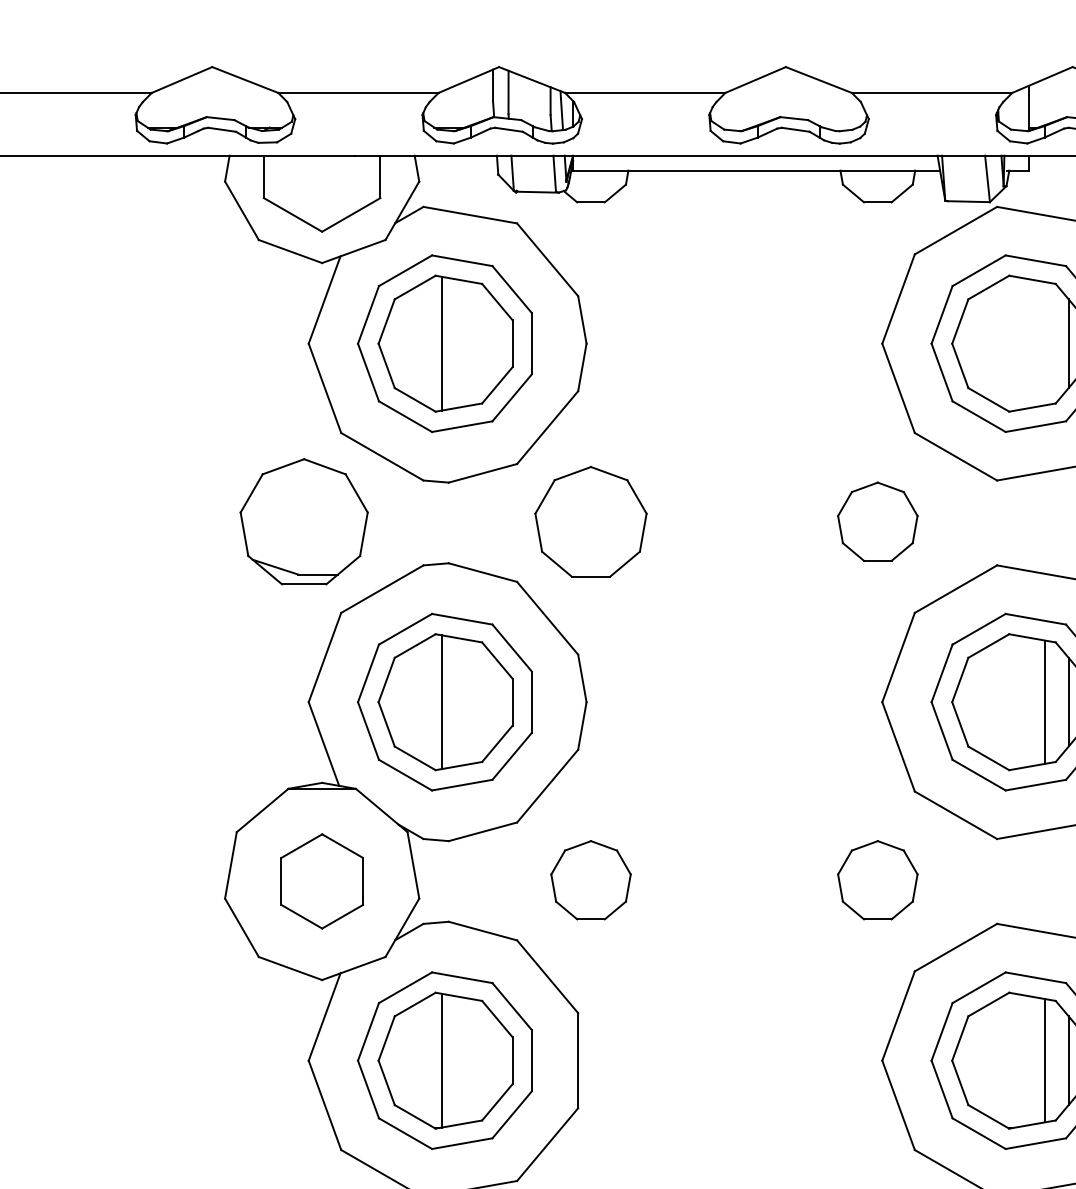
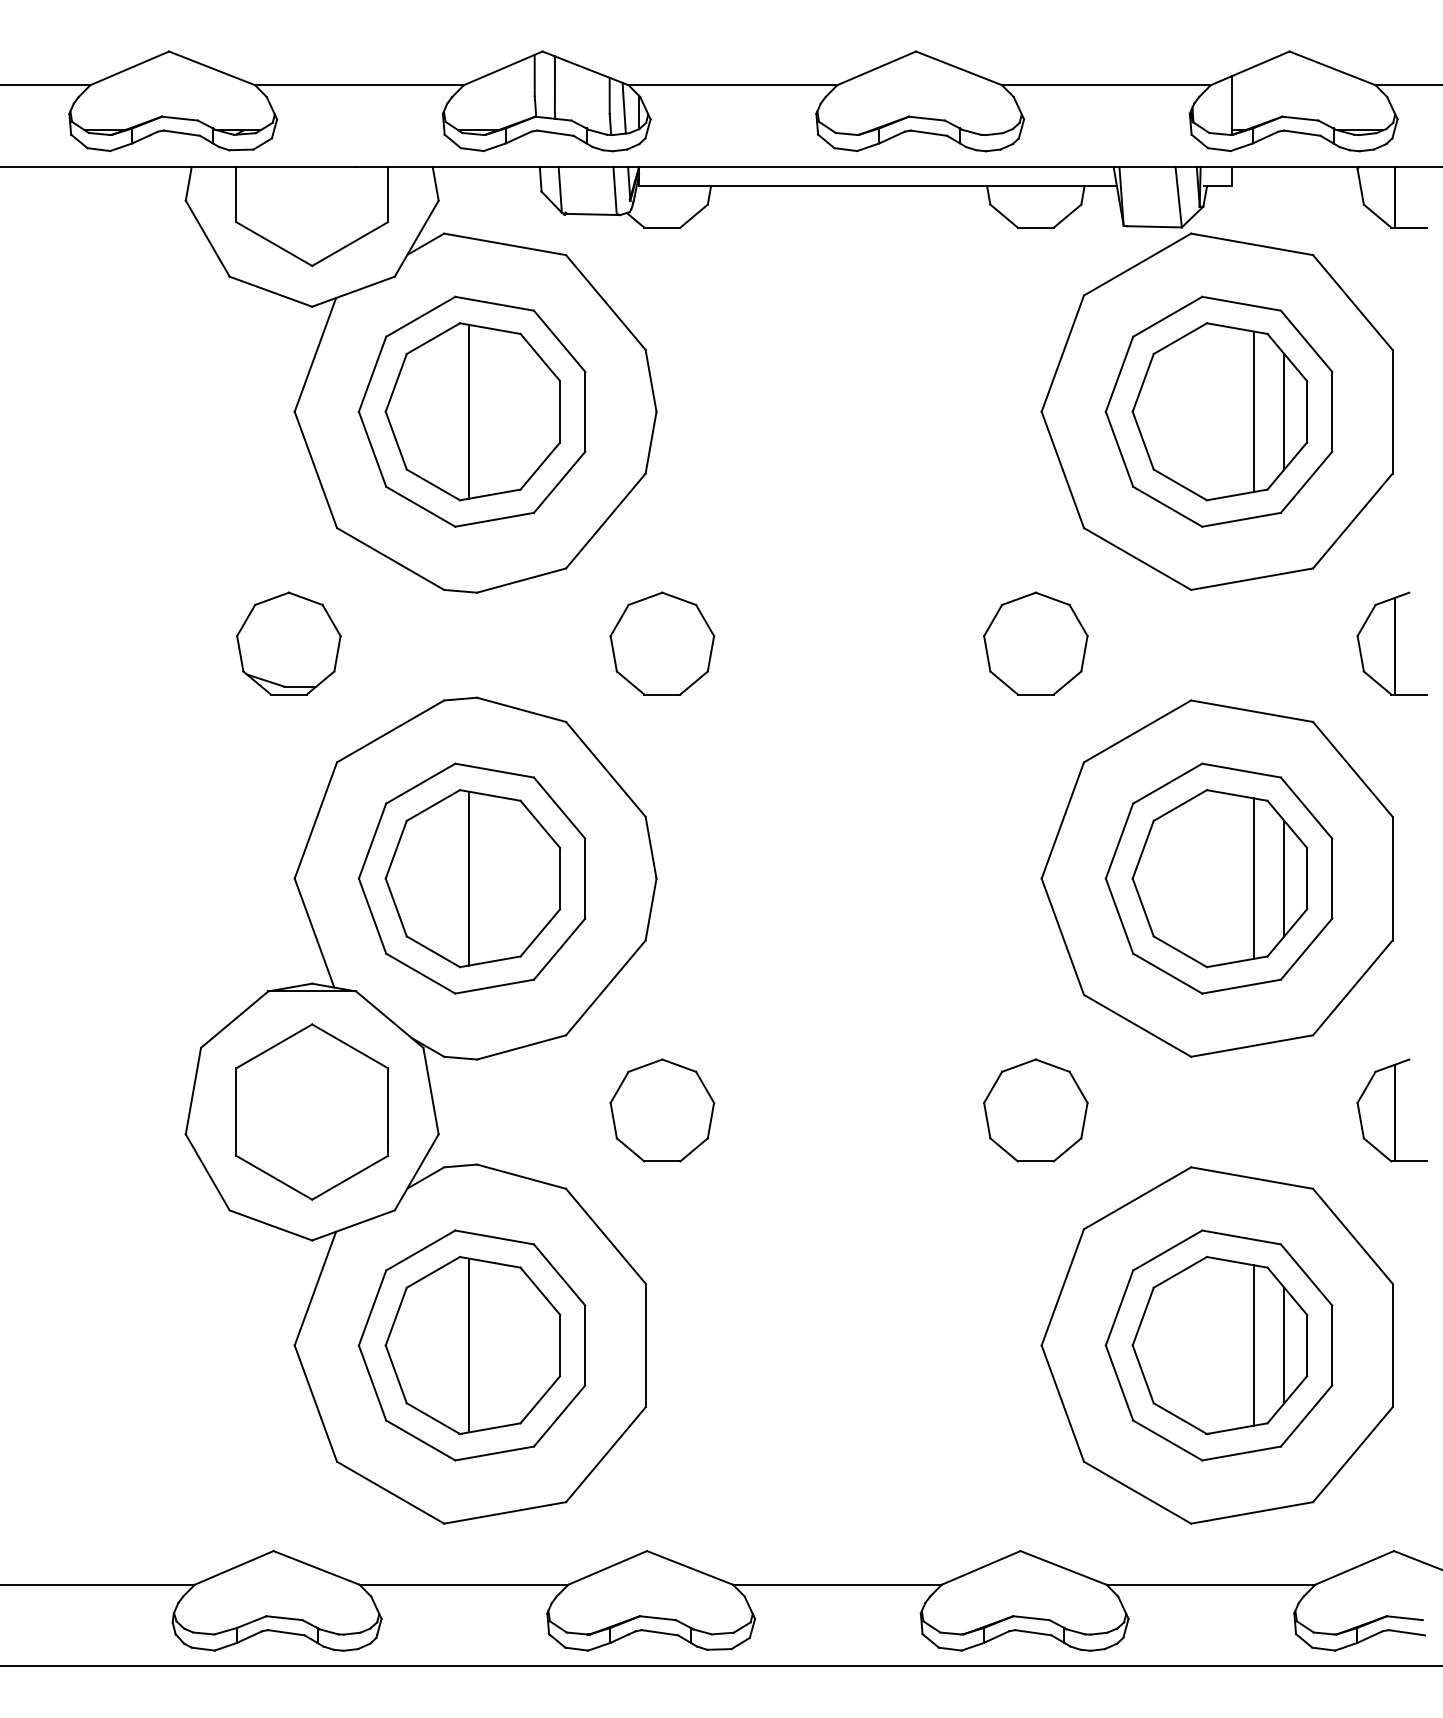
line: (1044, 343) -> (1253, 411), added
part: (303, 521) -> (288, 643), size x0.62
part: (591, 521) -> (662, 643), size x0.71
part: (322, 881) -> (312, 1111), size x1.43

